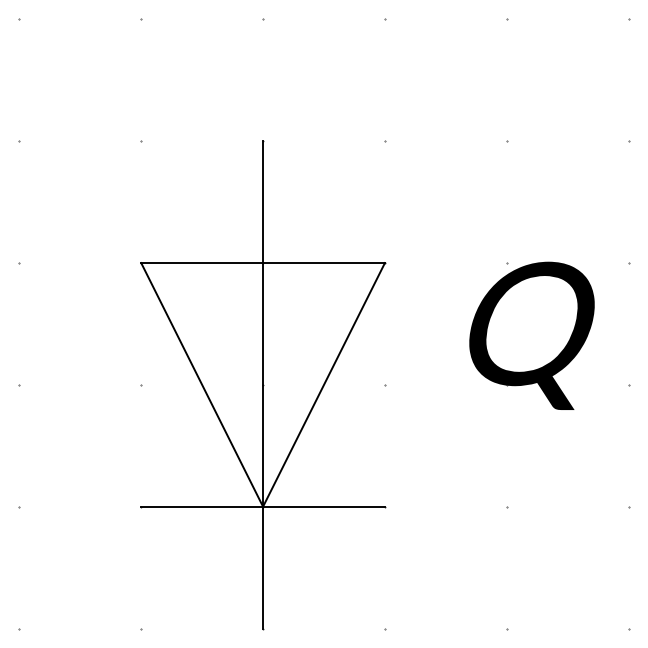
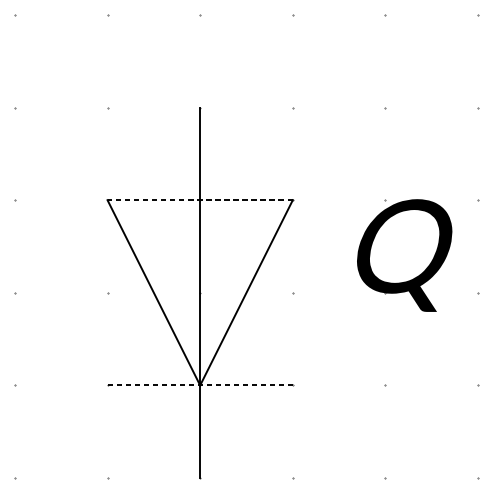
line: (263, 263) -> (200, 200), solid -> dashed
line: (263, 506) -> (200, 385), solid -> dashed

